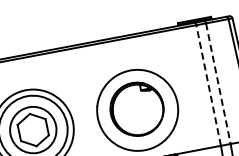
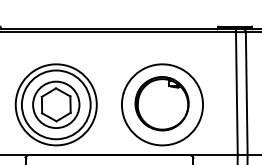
line: (218, 83) -> (246, 93), dashed -> solid
line: (208, 85) -> (236, 93), dashed -> solid

